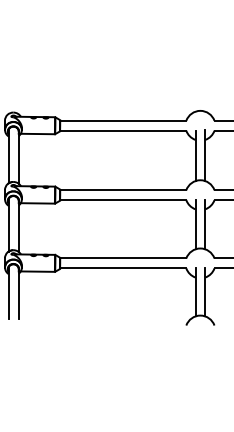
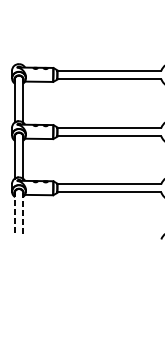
line: (8, 292) -> (14, 212), solid -> dashed
line: (18, 294) -> (23, 213), solid -> dashed

